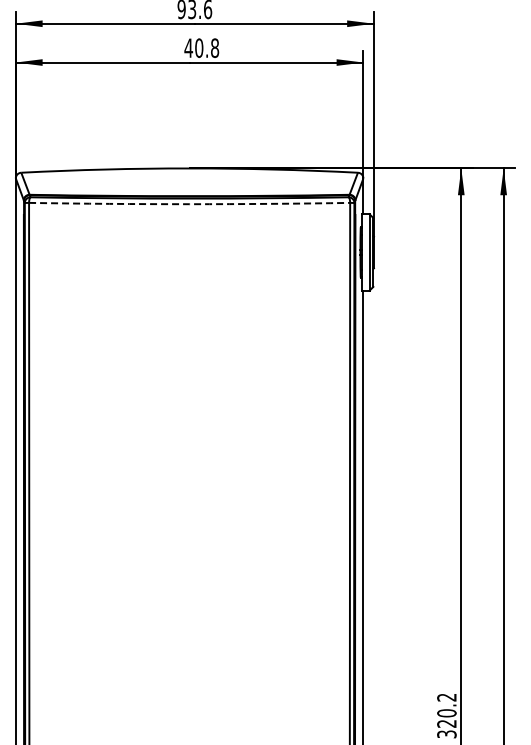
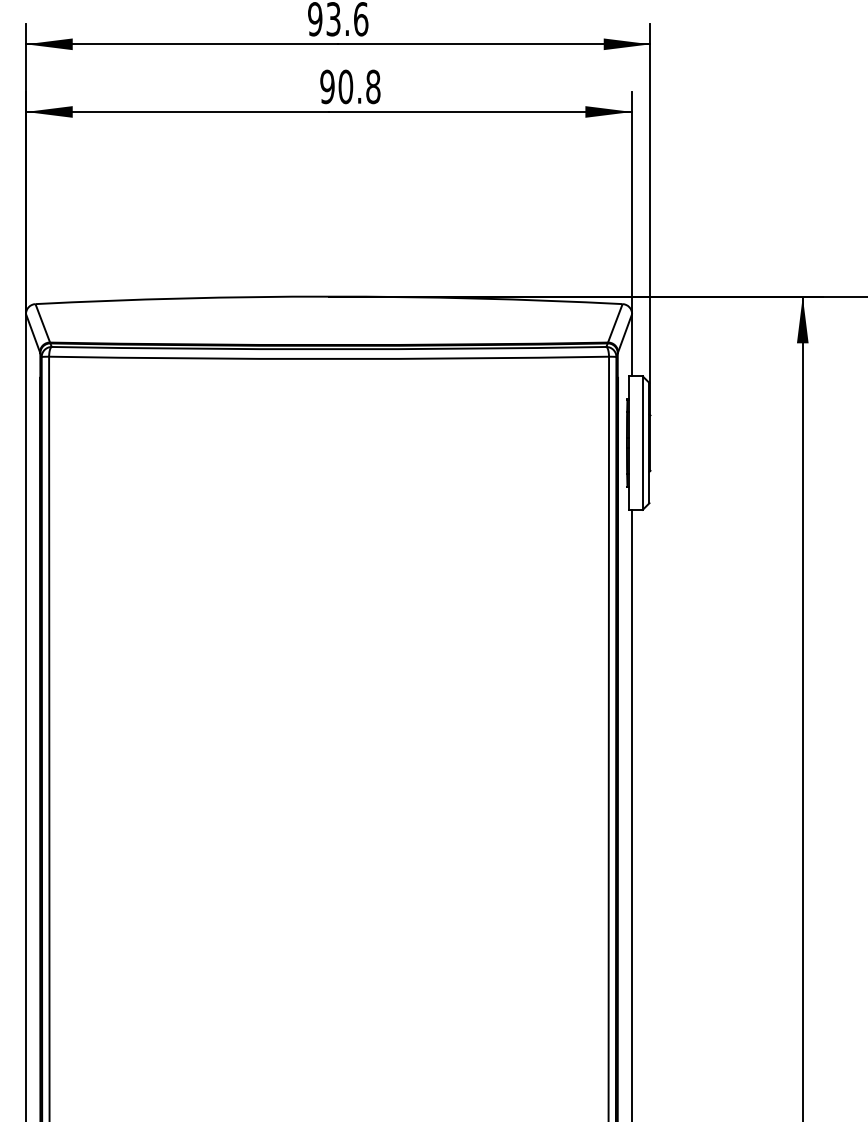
text: (188, 48) -> (327, 87), 40.8 -> 90.8
arc: (189, 204) -> (328, 359), dashed -> solid

